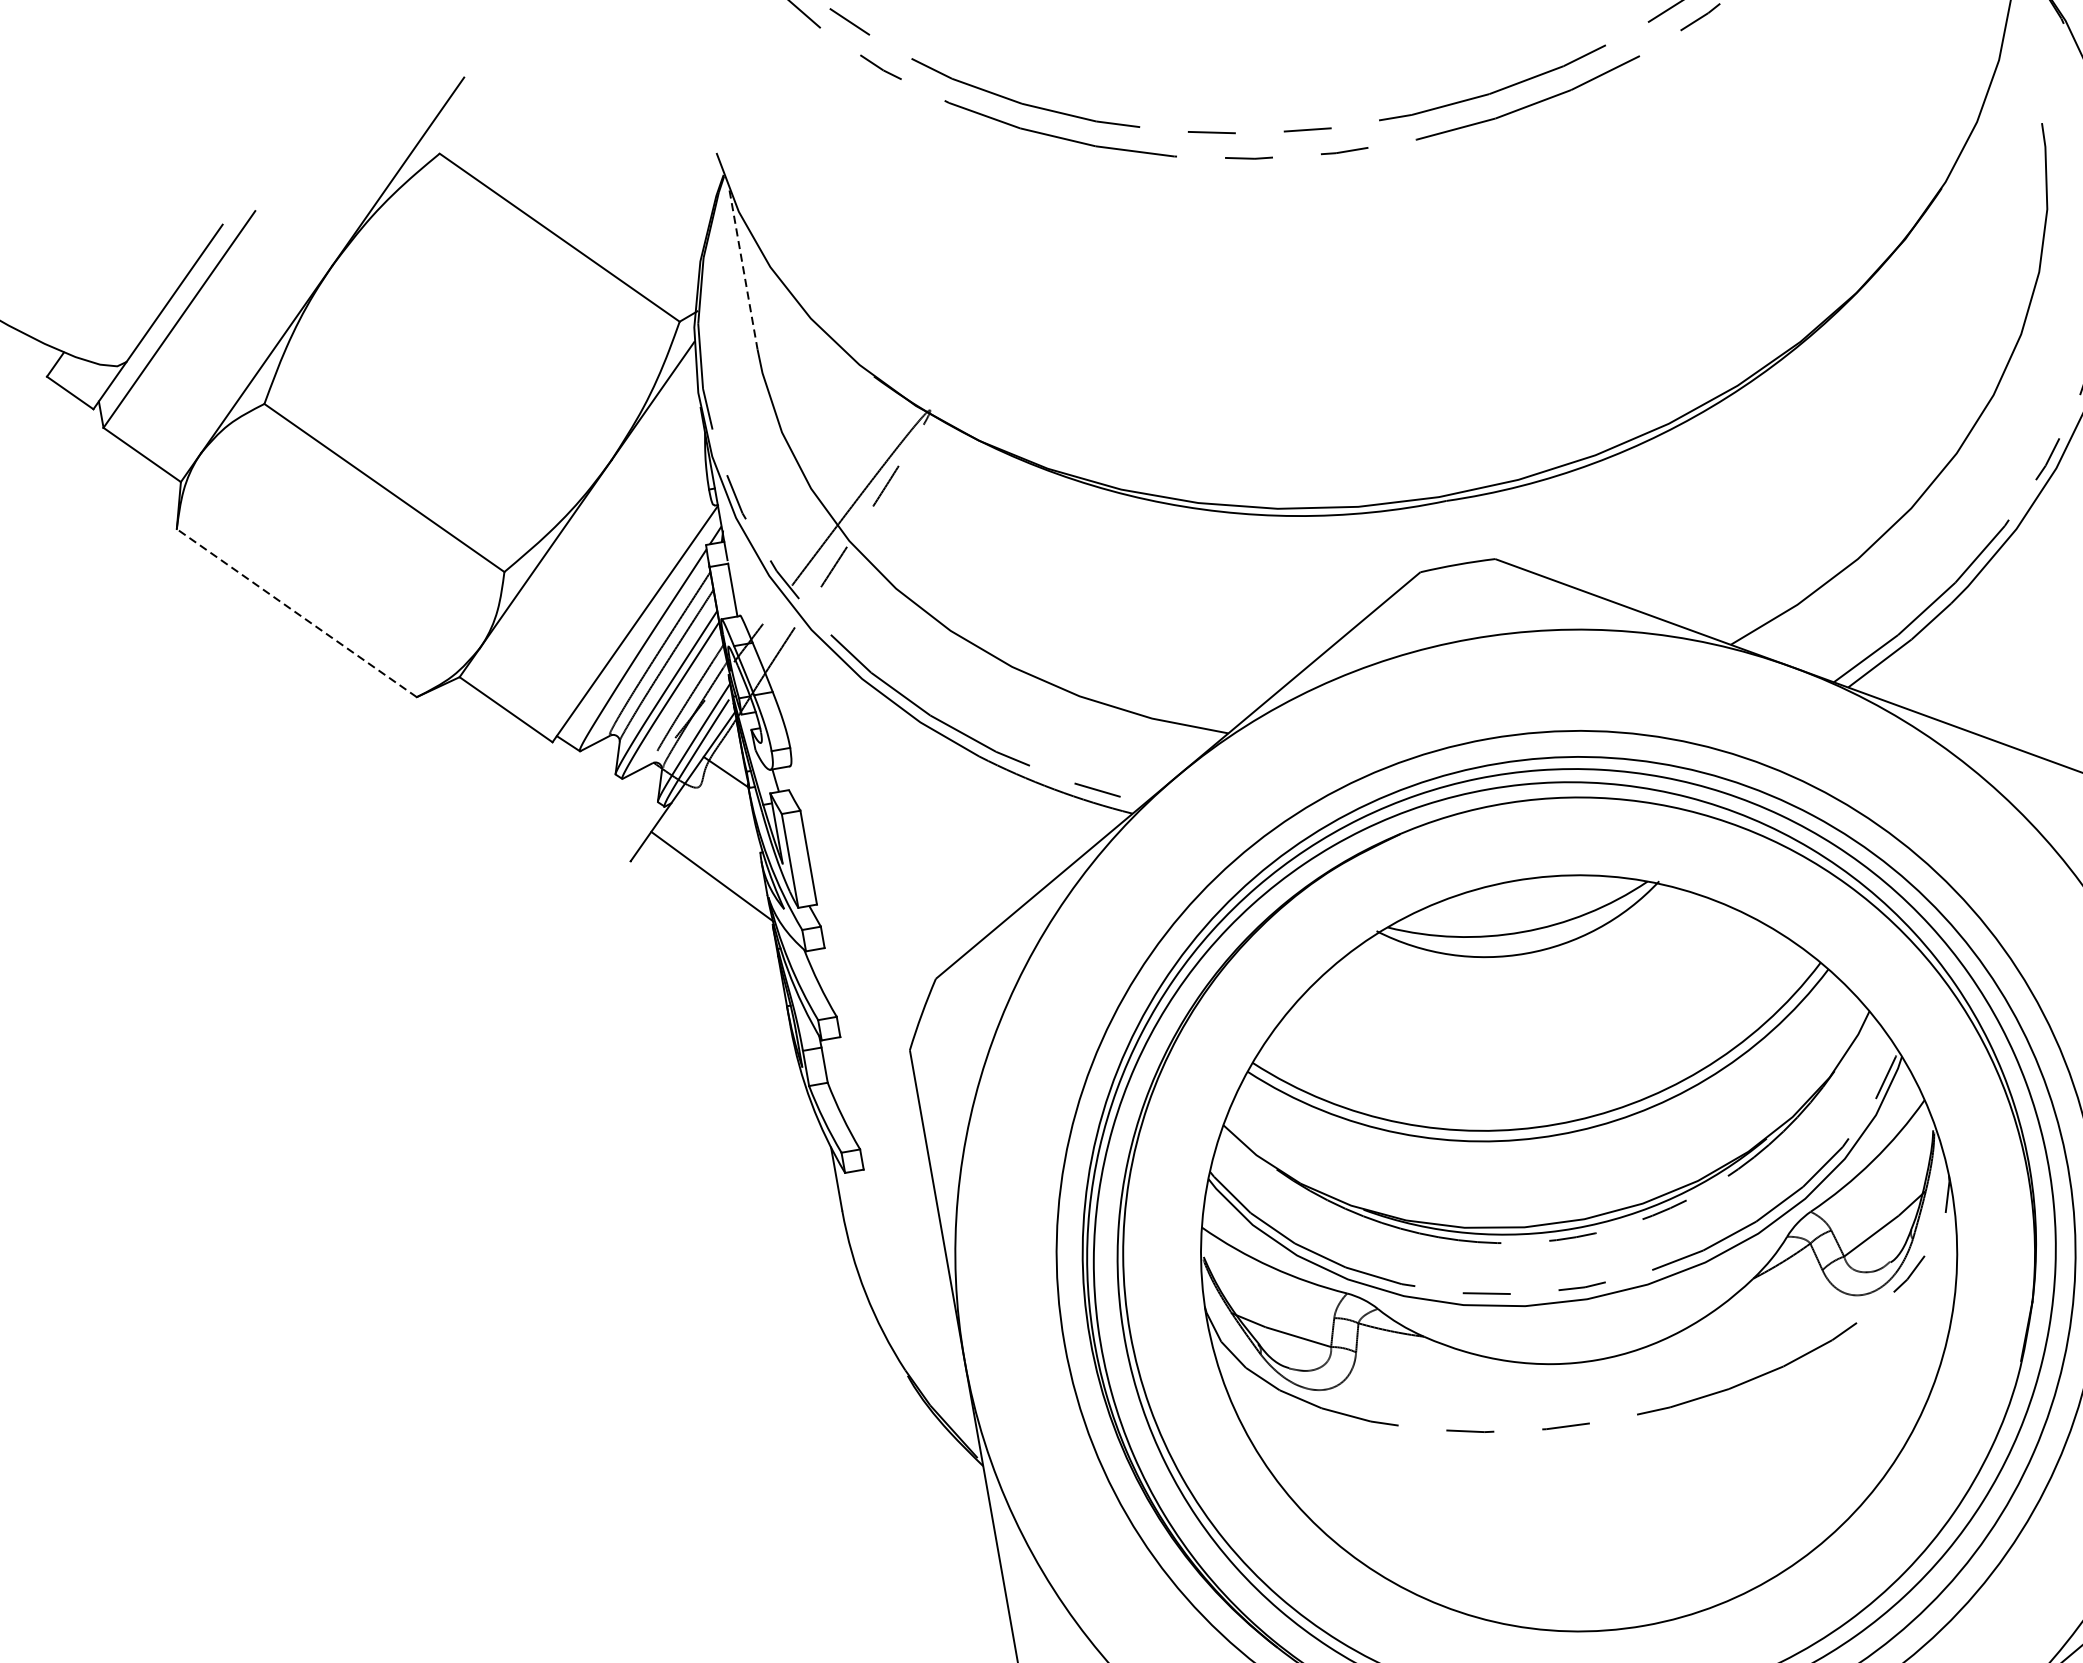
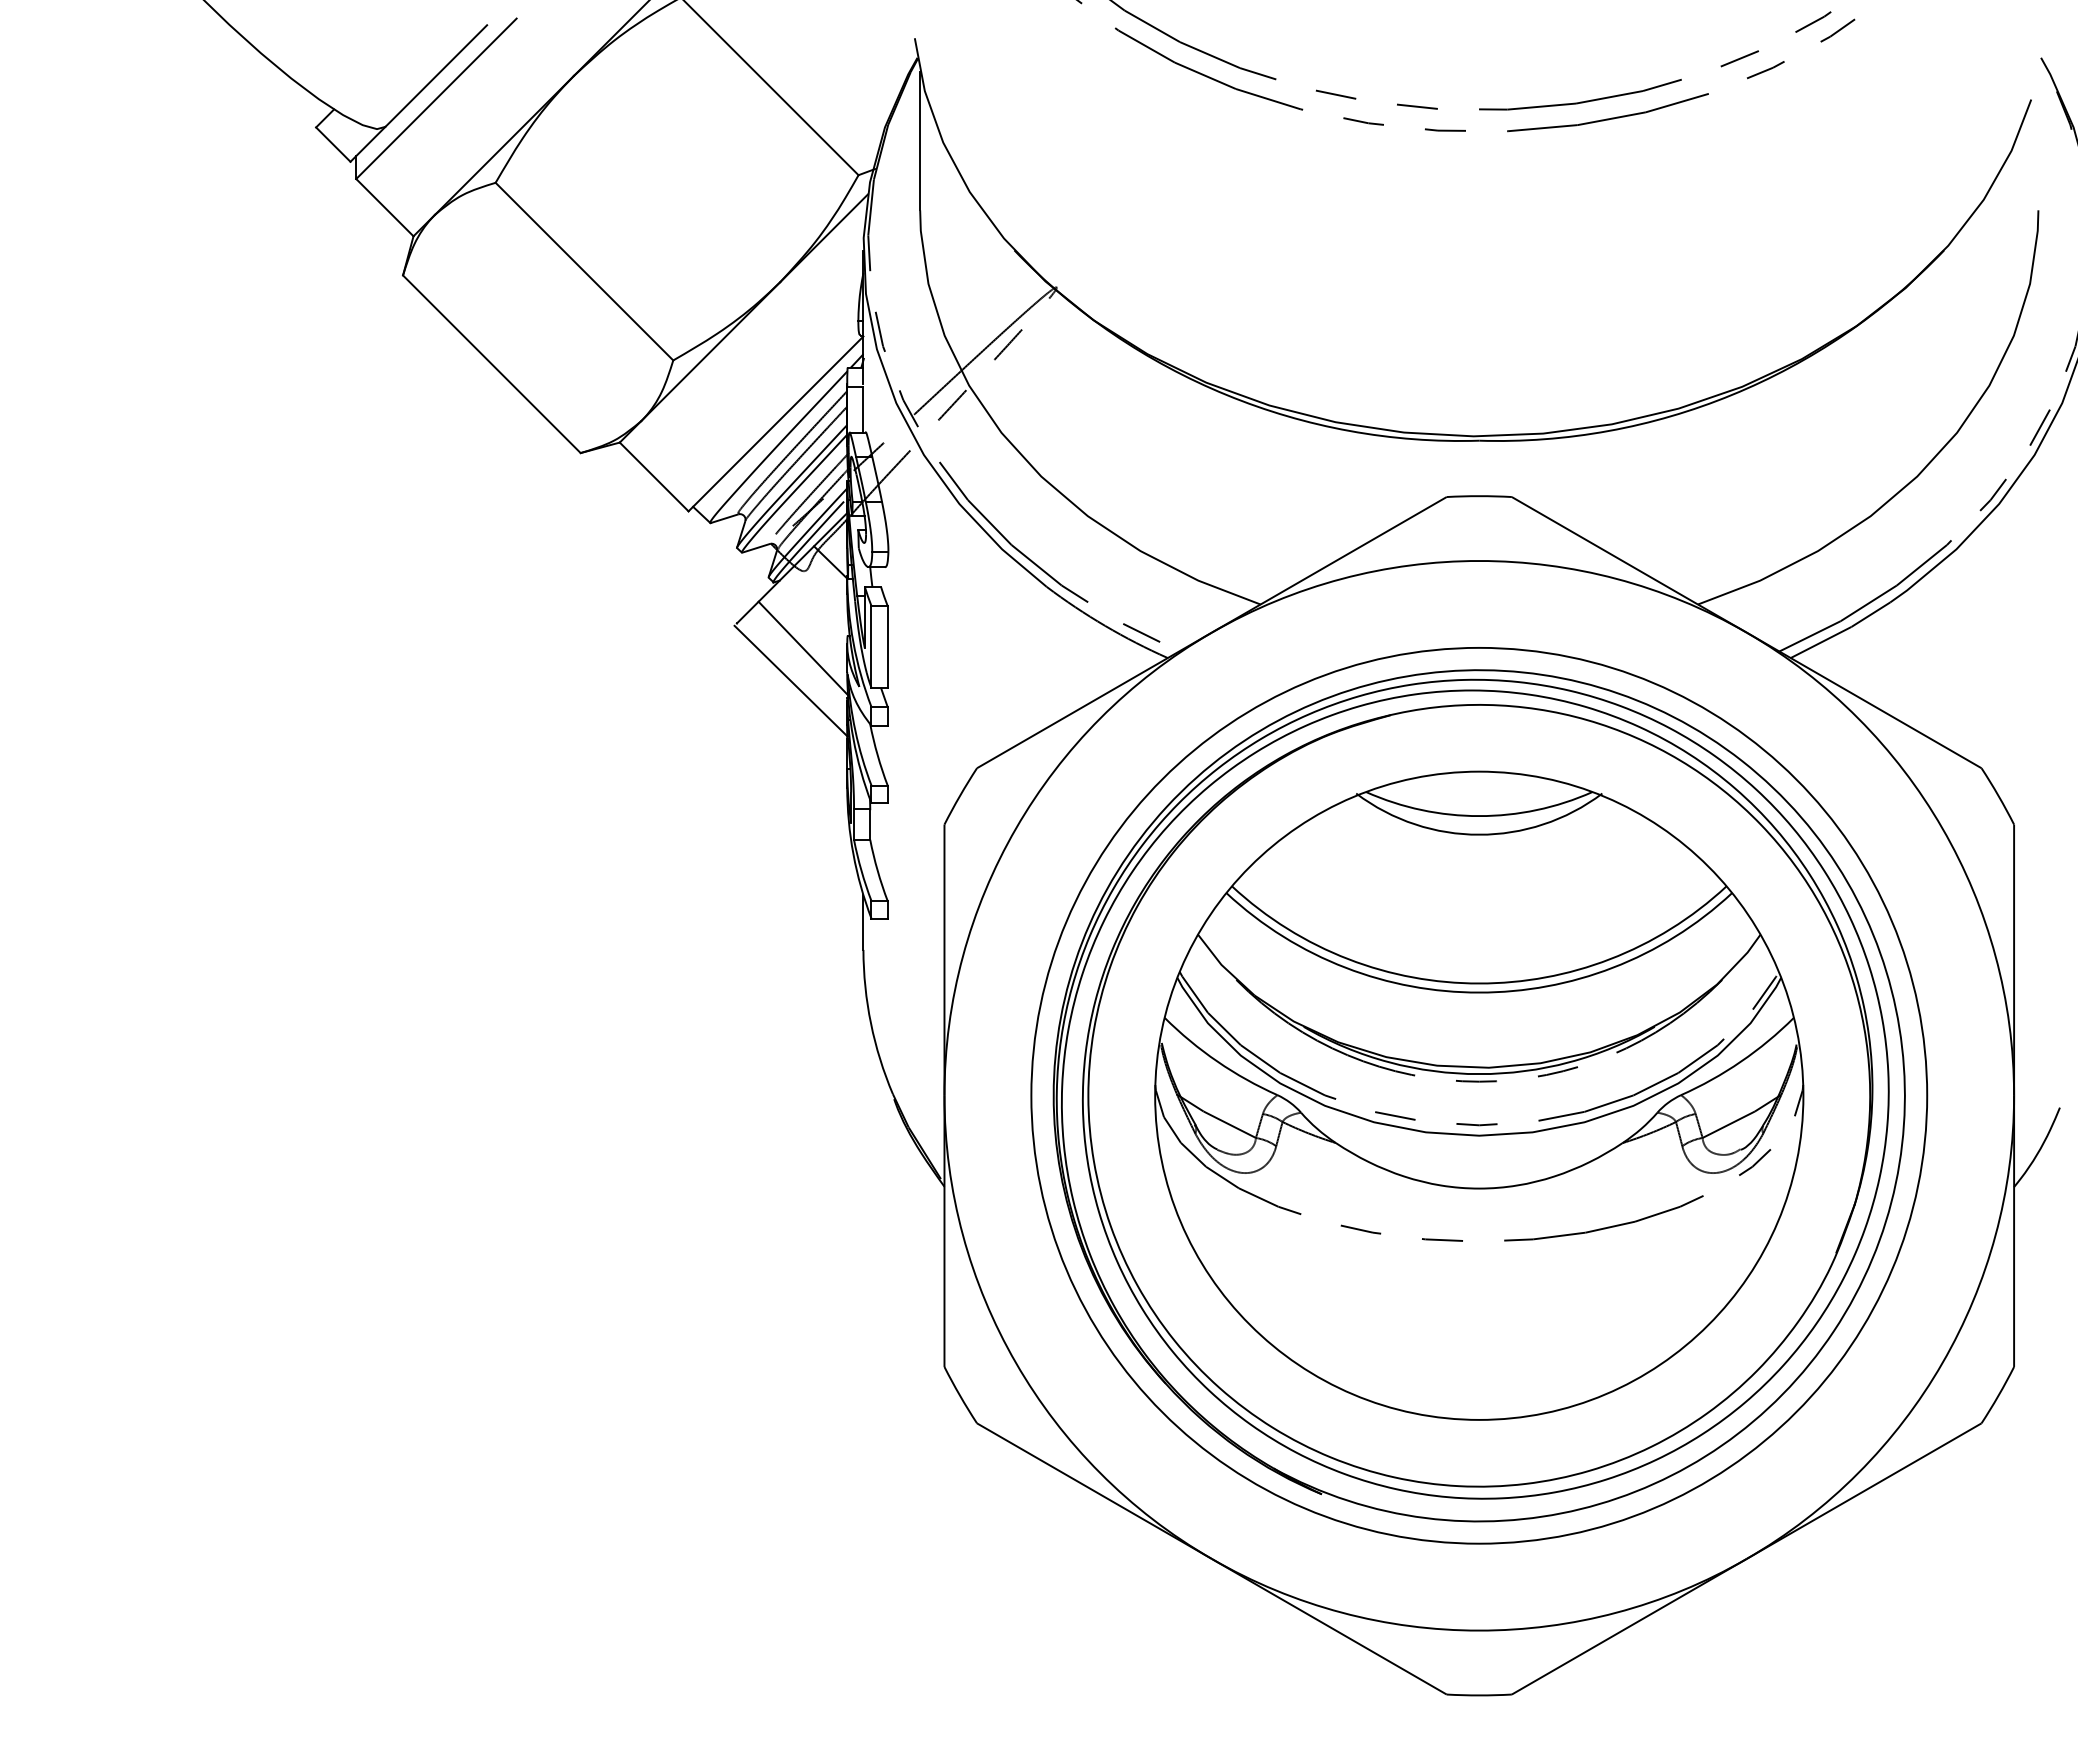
line: (744, 270) -> (920, 141), dashed -> solid
line: (296, 613) -> (491, 364), dashed -> solid
line: (703, 915) -> (790, 680), added

